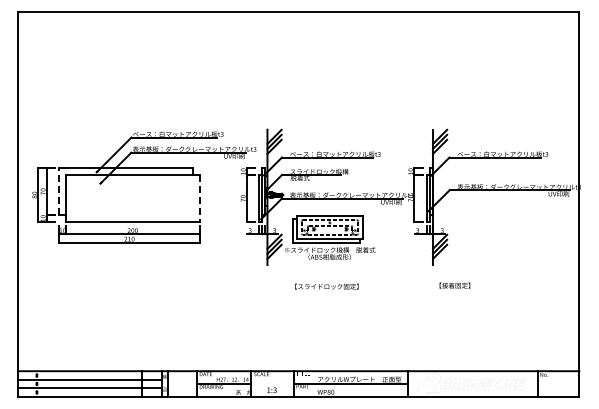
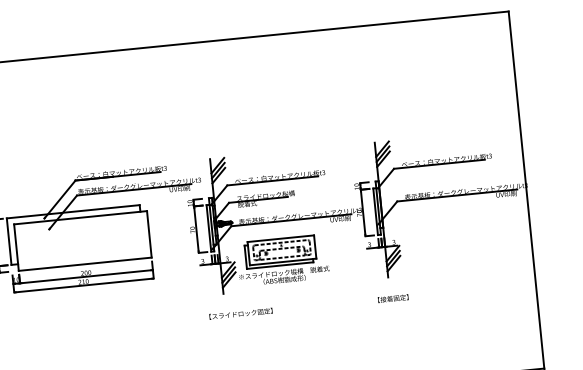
line: (59, 191) -> (9, 241), dashed -> solid
line: (199, 198) -> (149, 234), dashed -> solid
text: (454, 285) -> (392, 298), moved
text: (326, 286) -> (240, 313), moved

